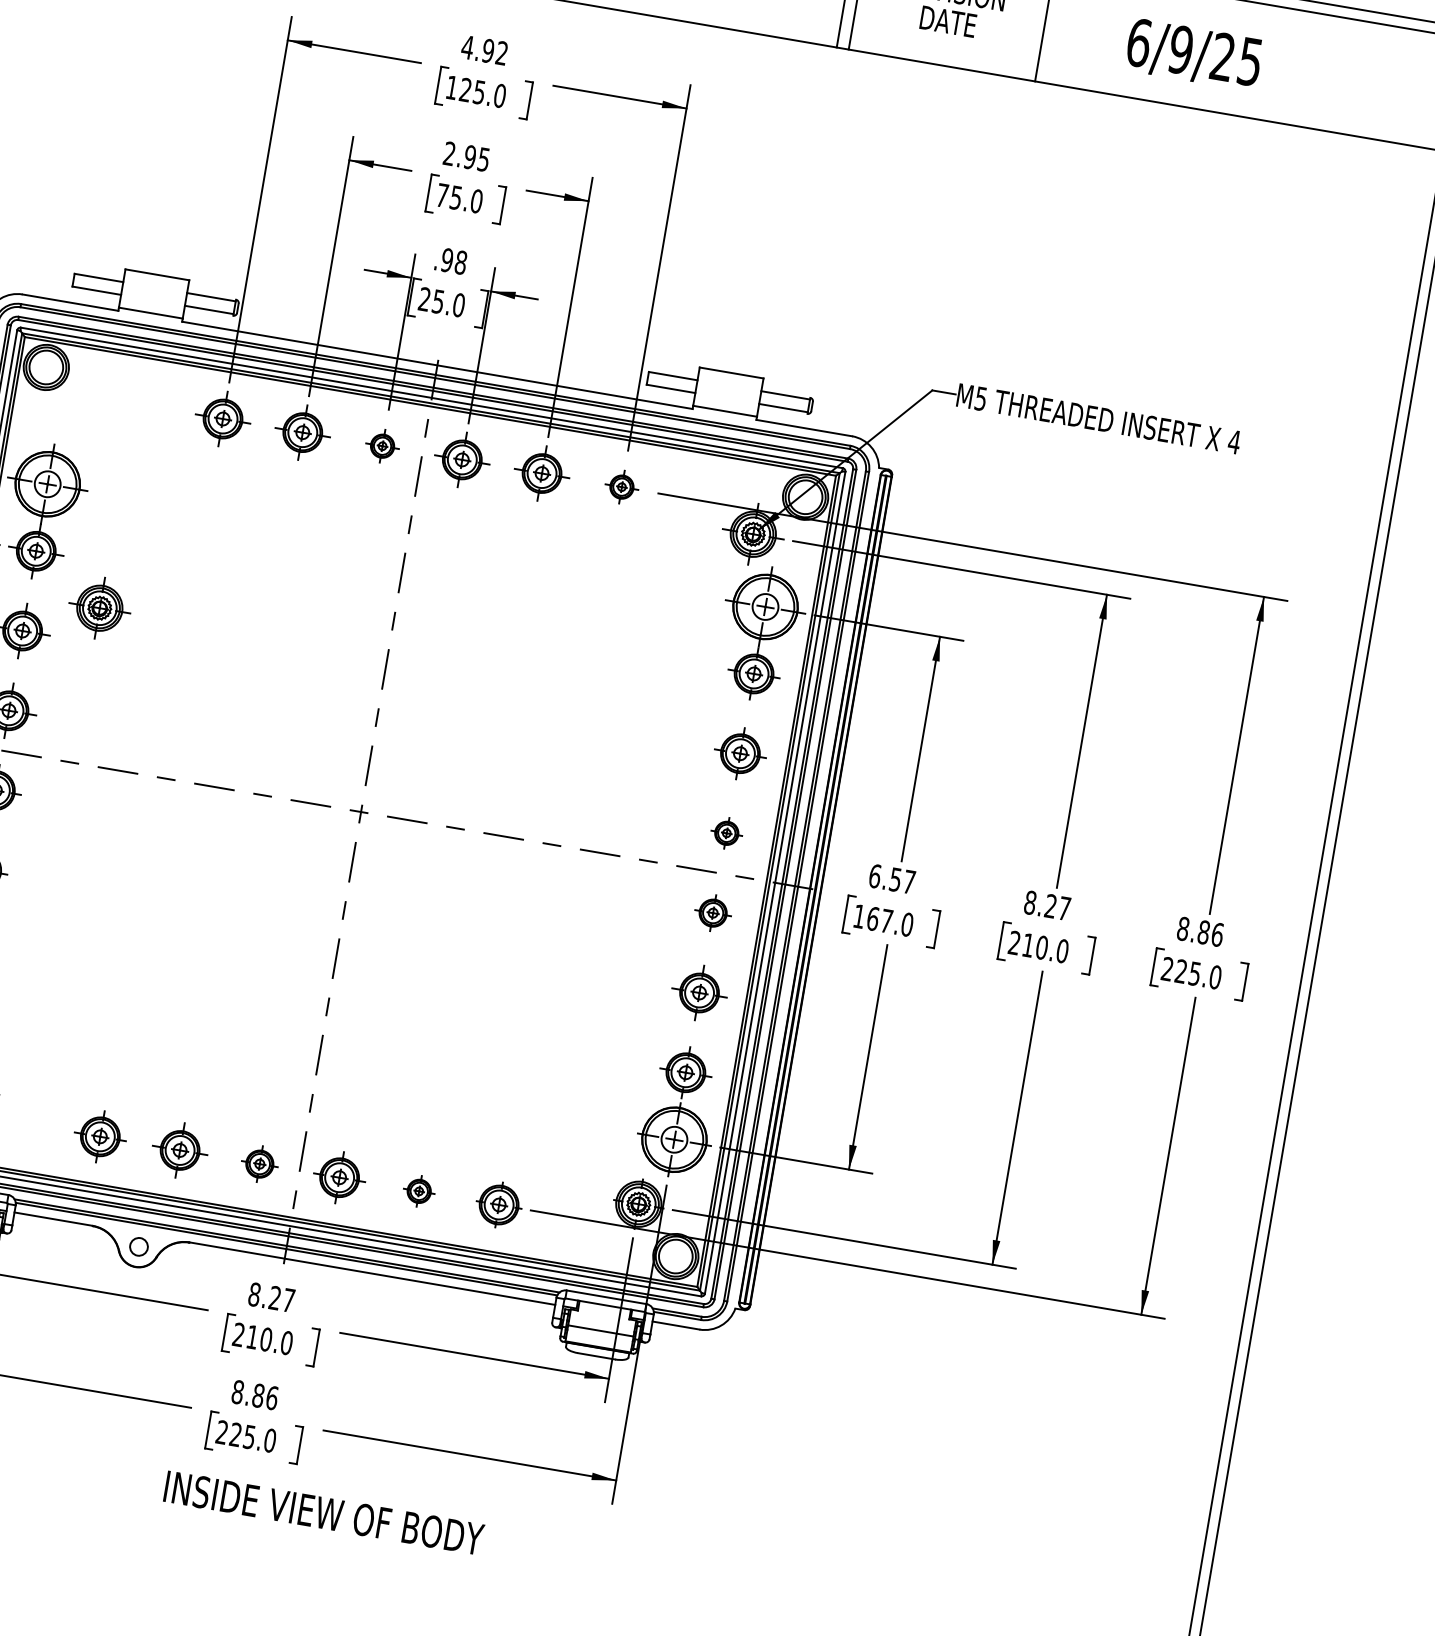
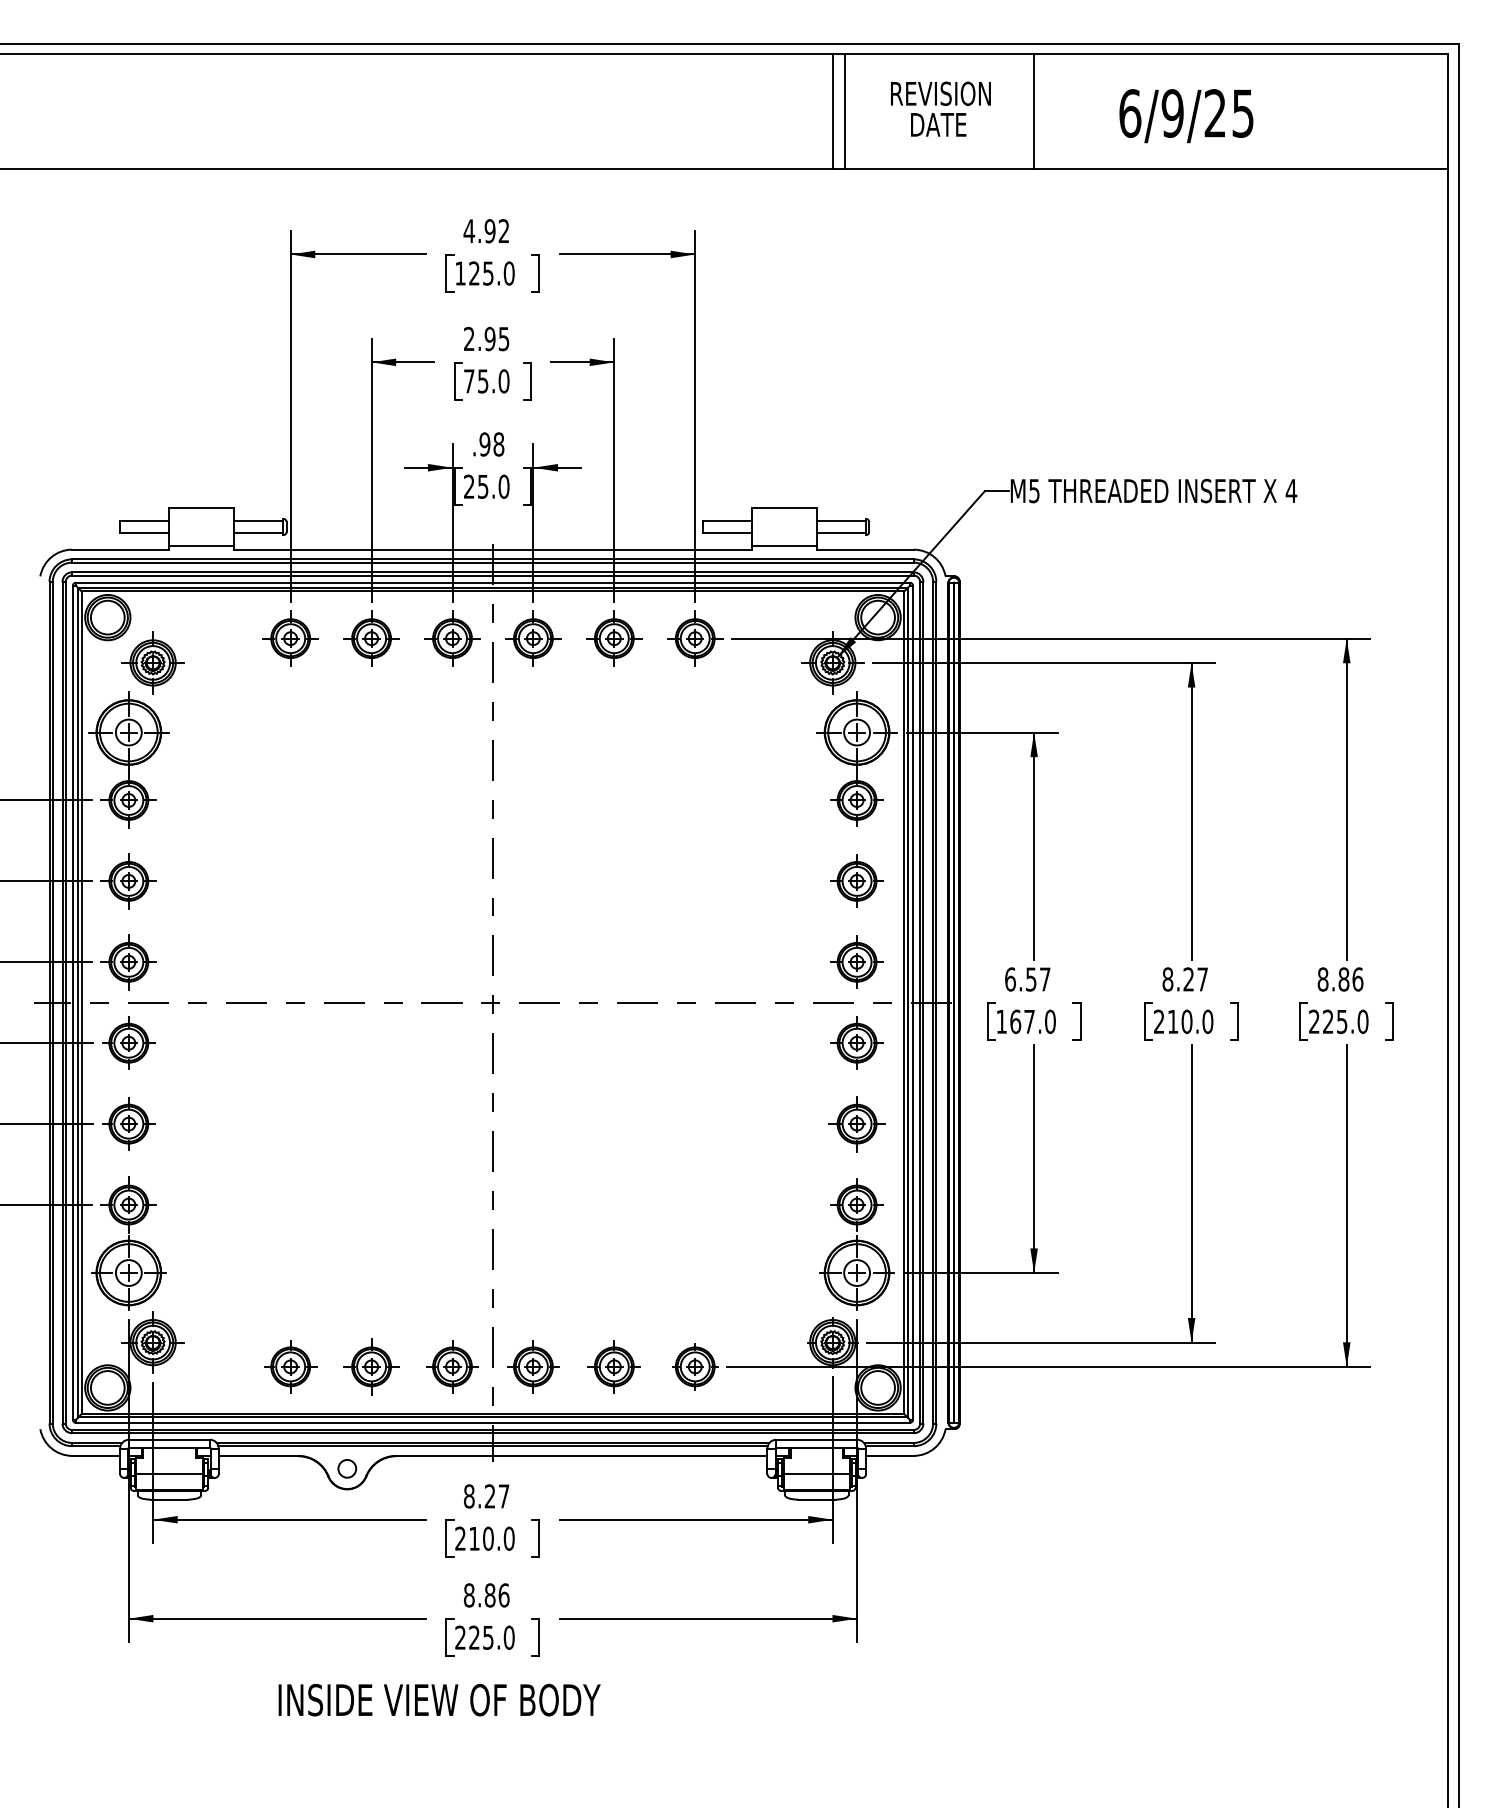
part: (382, 446) -> (452, 638), size x1.67
part: (622, 487) -> (695, 638), size x1.67
part: (99, 607) -> (152, 662), moved
part: (726, 832) -> (856, 961), size x1.67
part: (712, 912) -> (856, 1042), size x1.43
part: (259, 1163) -> (452, 1366), size x1.43
part: (418, 1190) -> (613, 1366), size x1.67
text: (324, 1512) -> (439, 1699), moved

